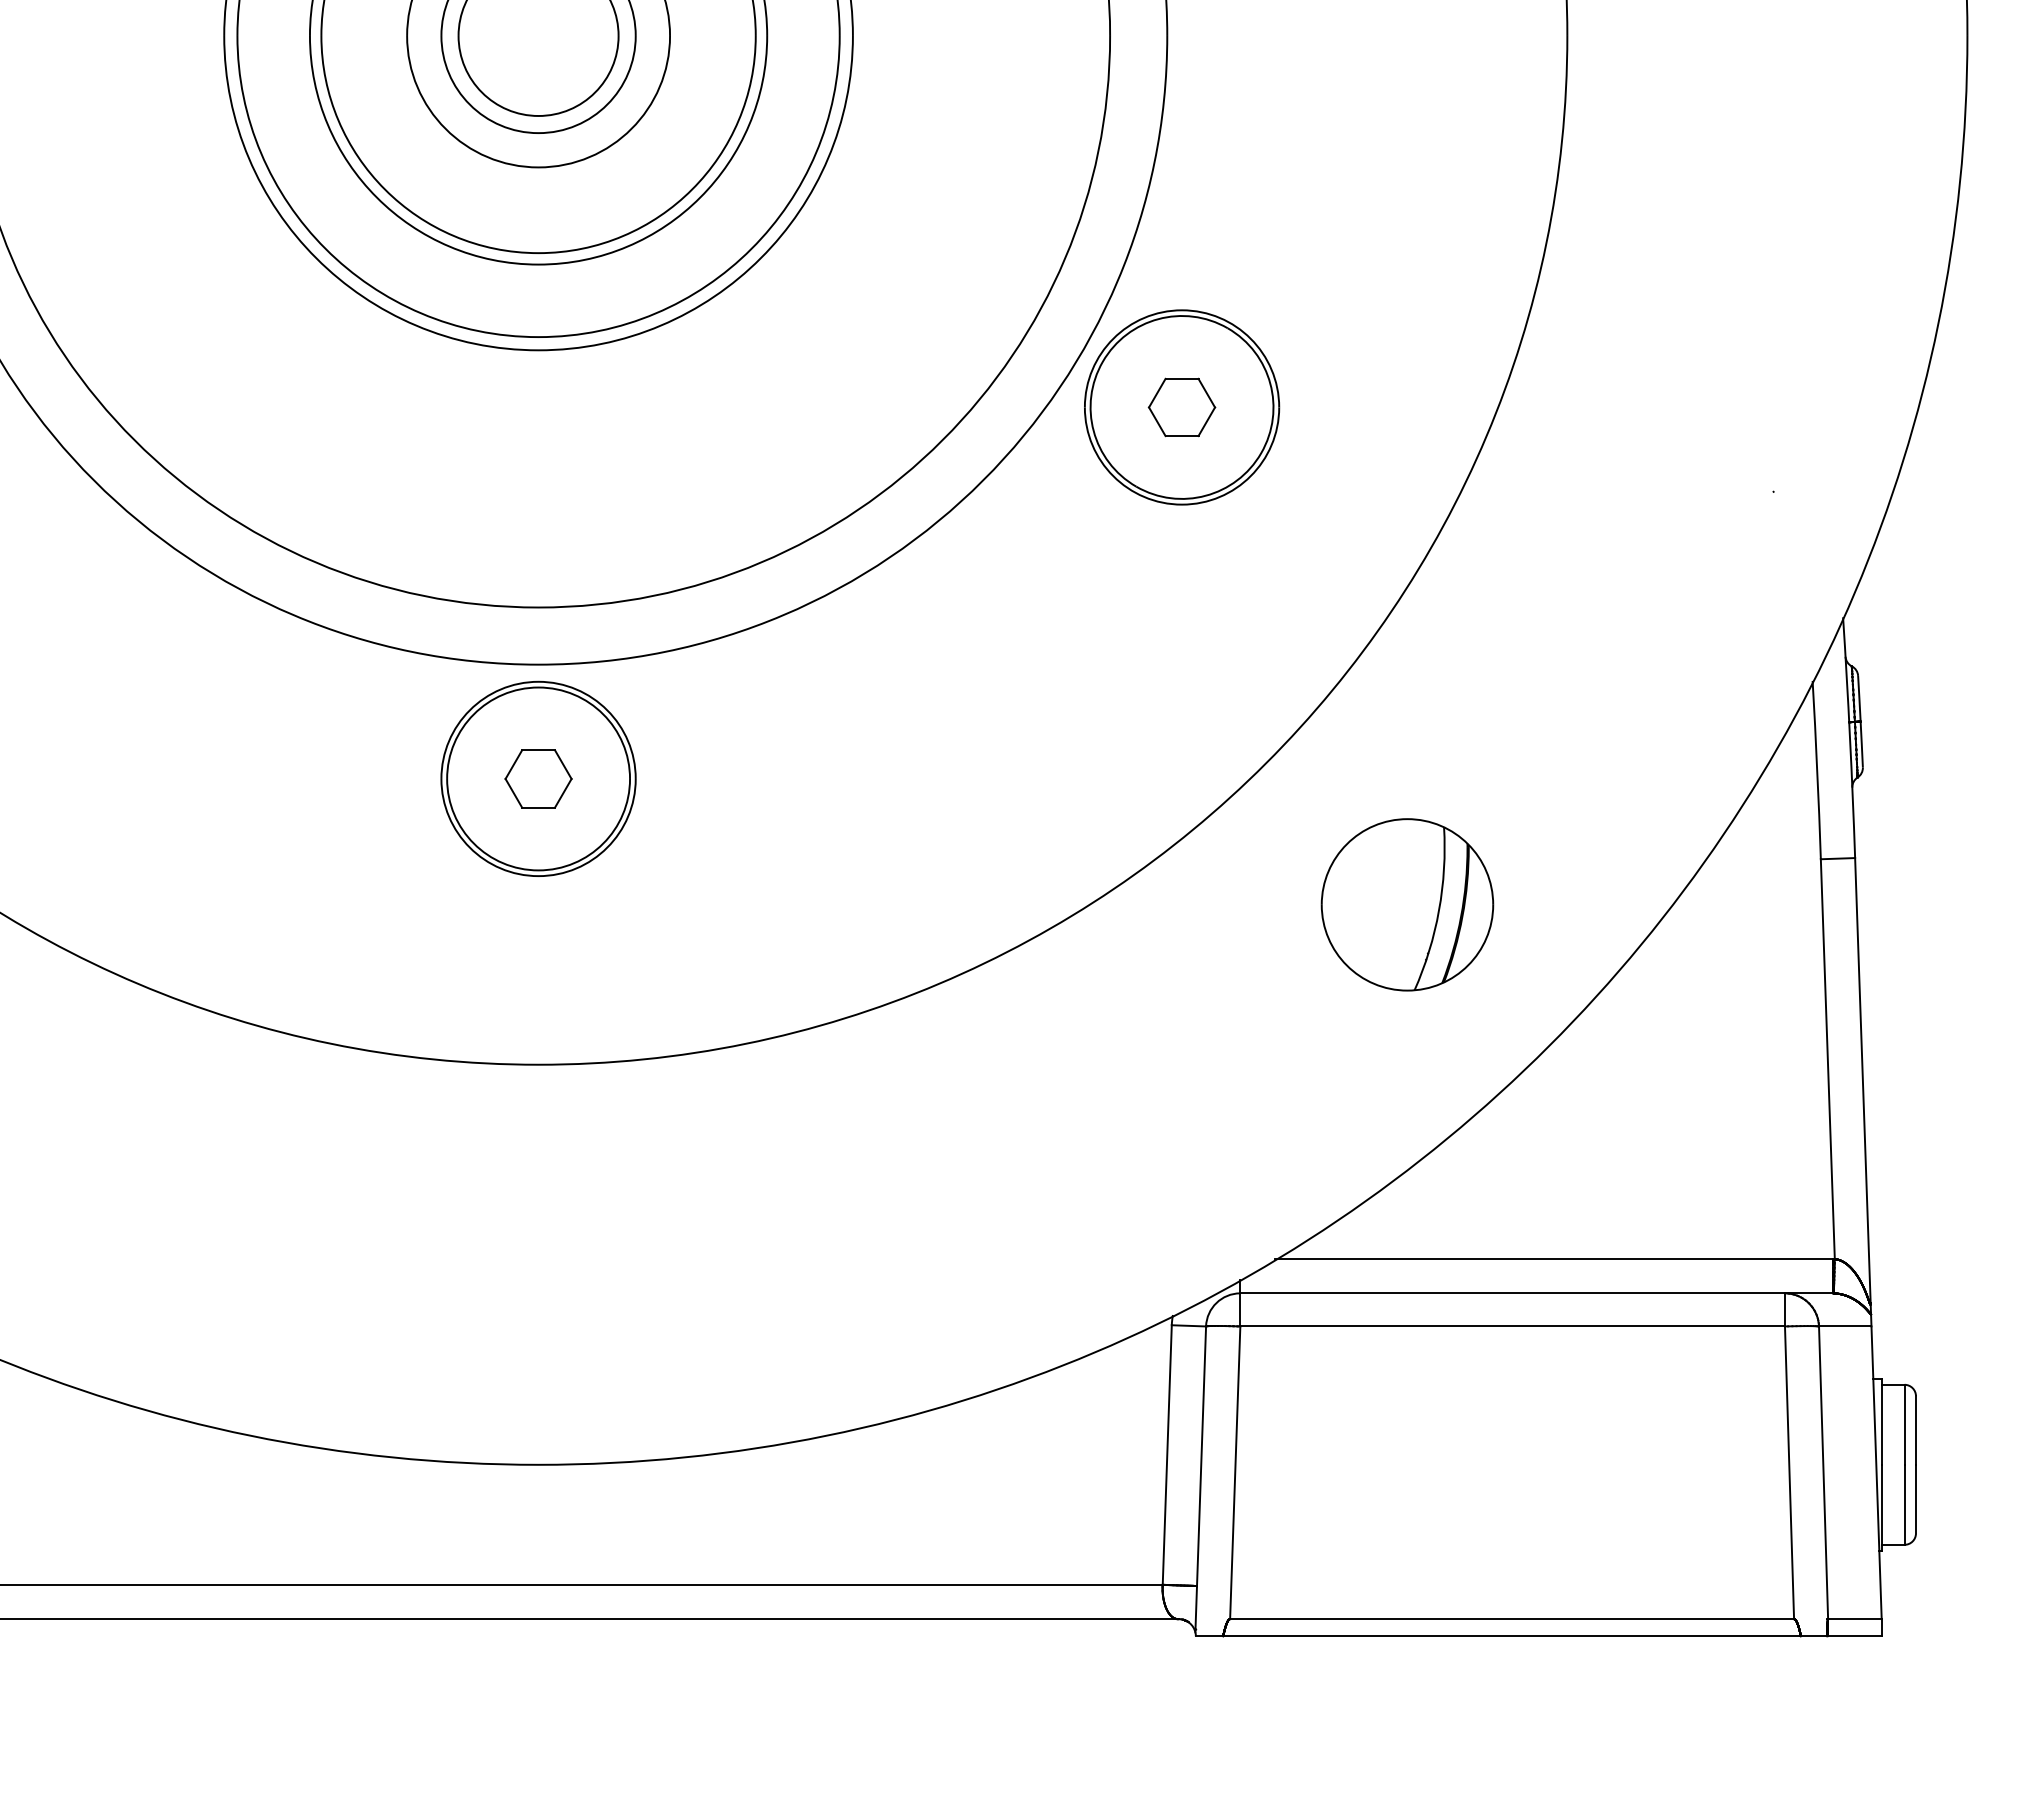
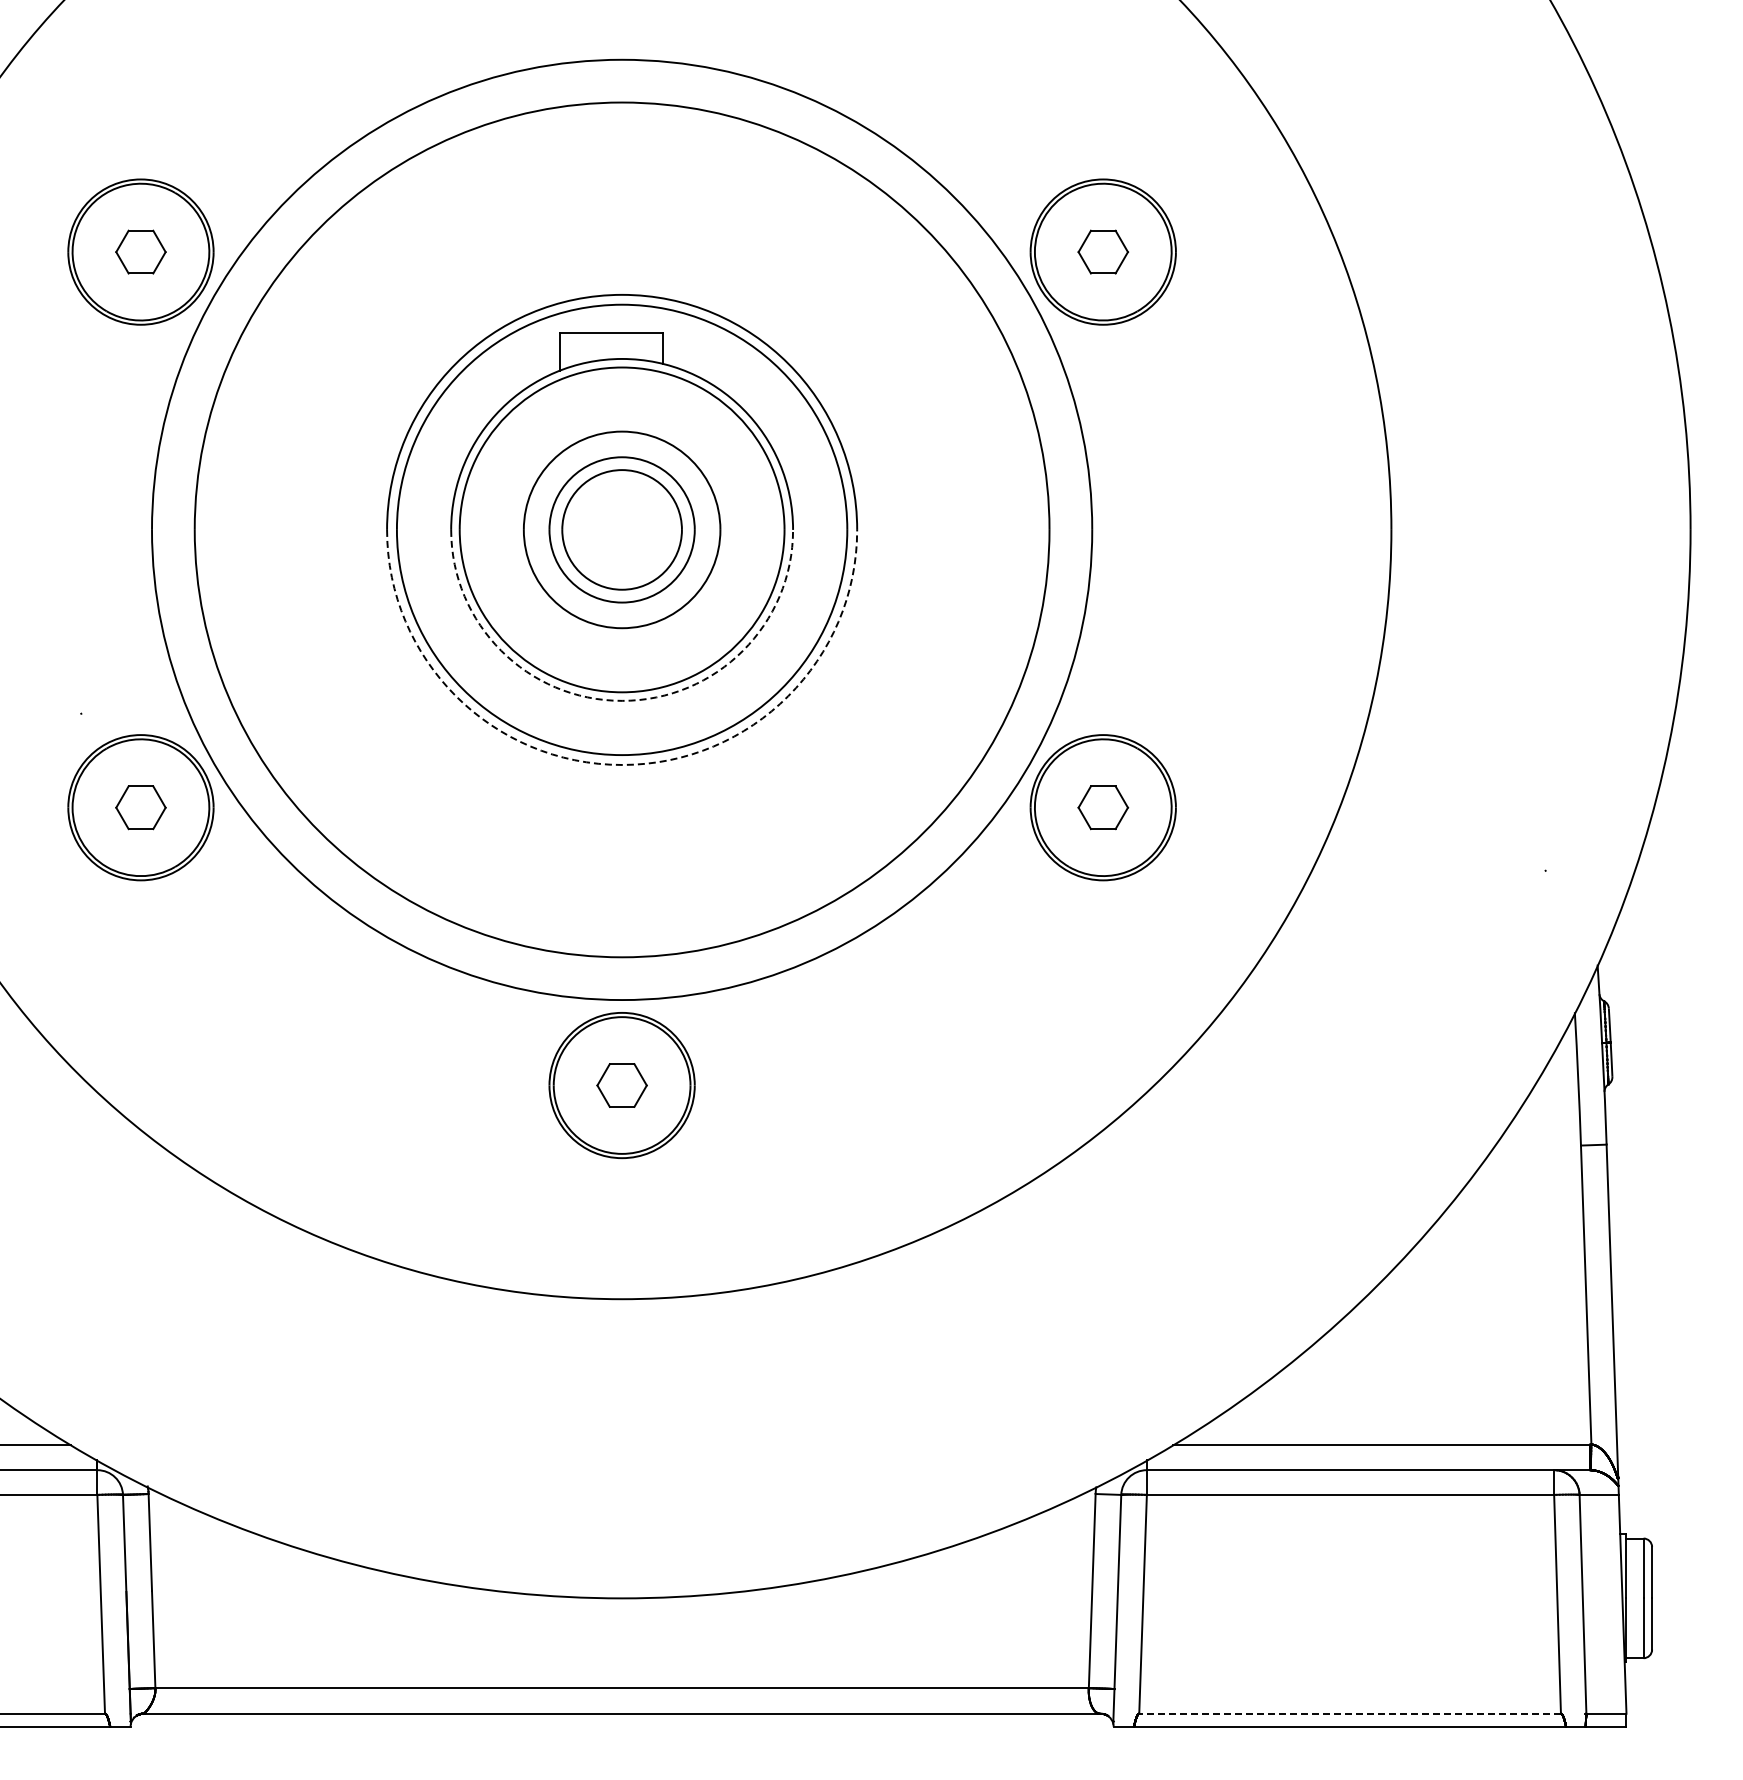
arc: (539, 264) -> (622, 700), solid -> dashed
arc: (539, 349) -> (622, 764), solid -> dashed
part: (1406, 904) -> (1271, 1179), removed
line: (1512, 1618) -> (1350, 1713), solid -> dashed

